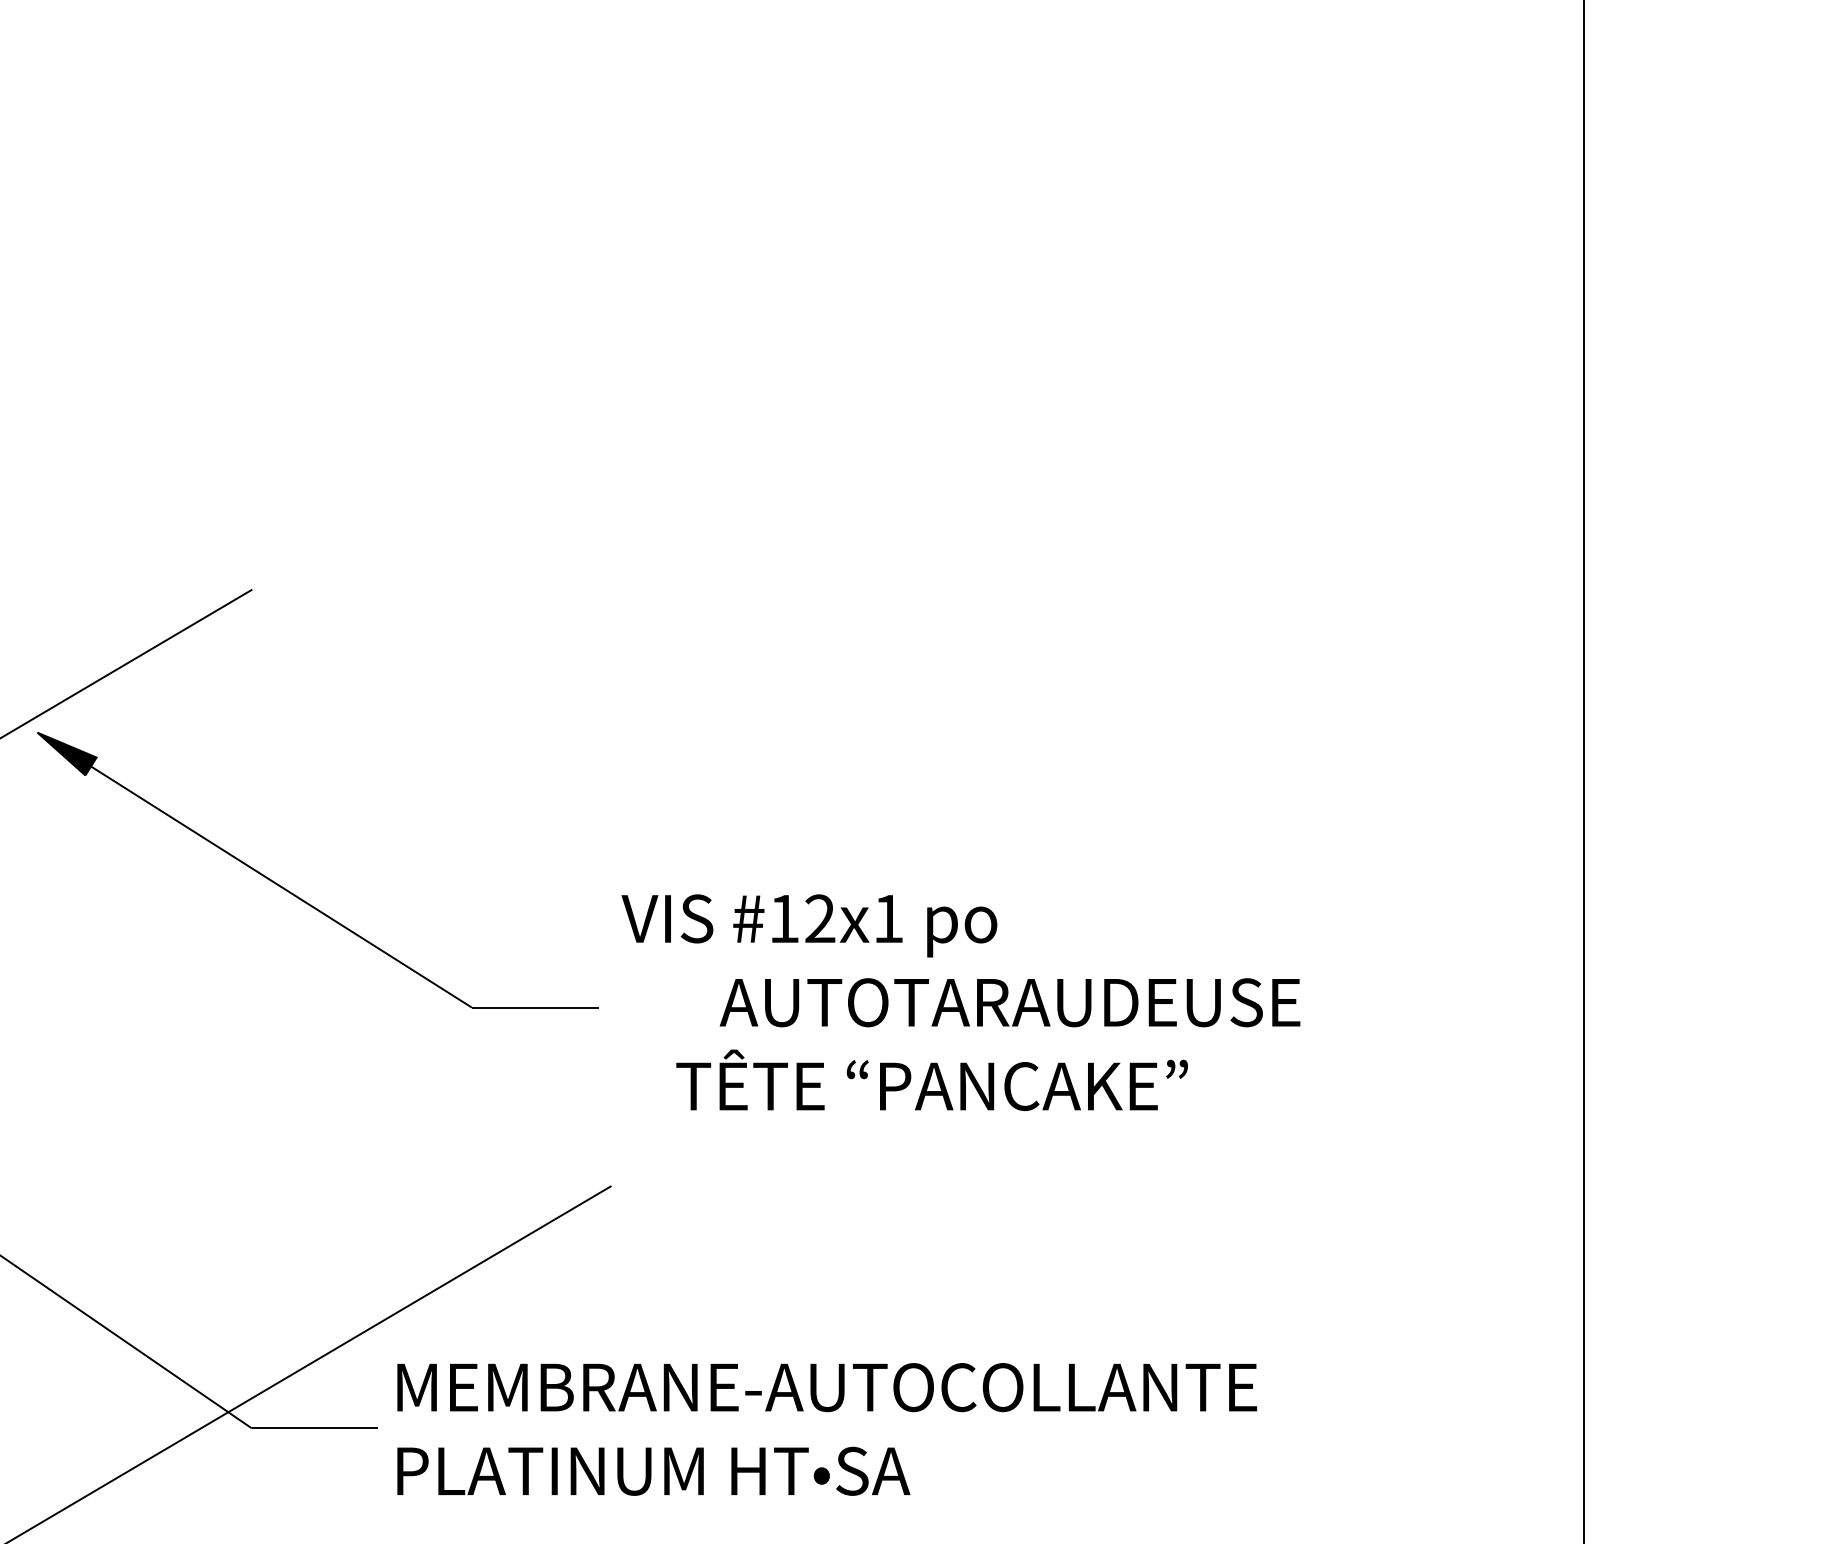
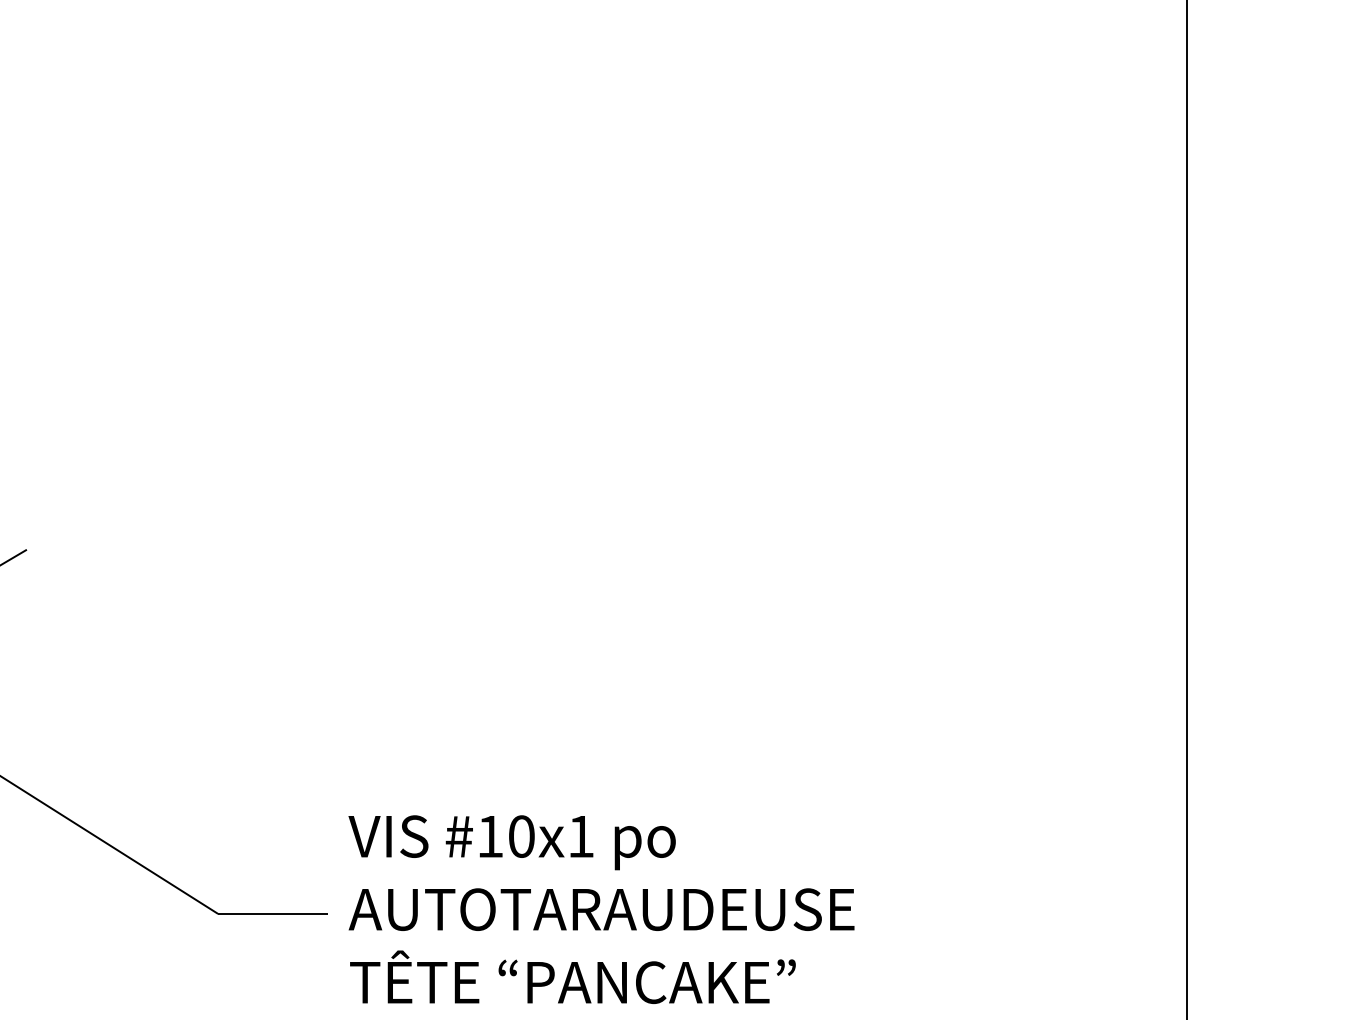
text: (820, 918) -> (521, 836), #12x1 -> #10x1
text: (1009, 1002) -> (601, 909), moved
text: (931, 1079) -> (572, 976), moved

